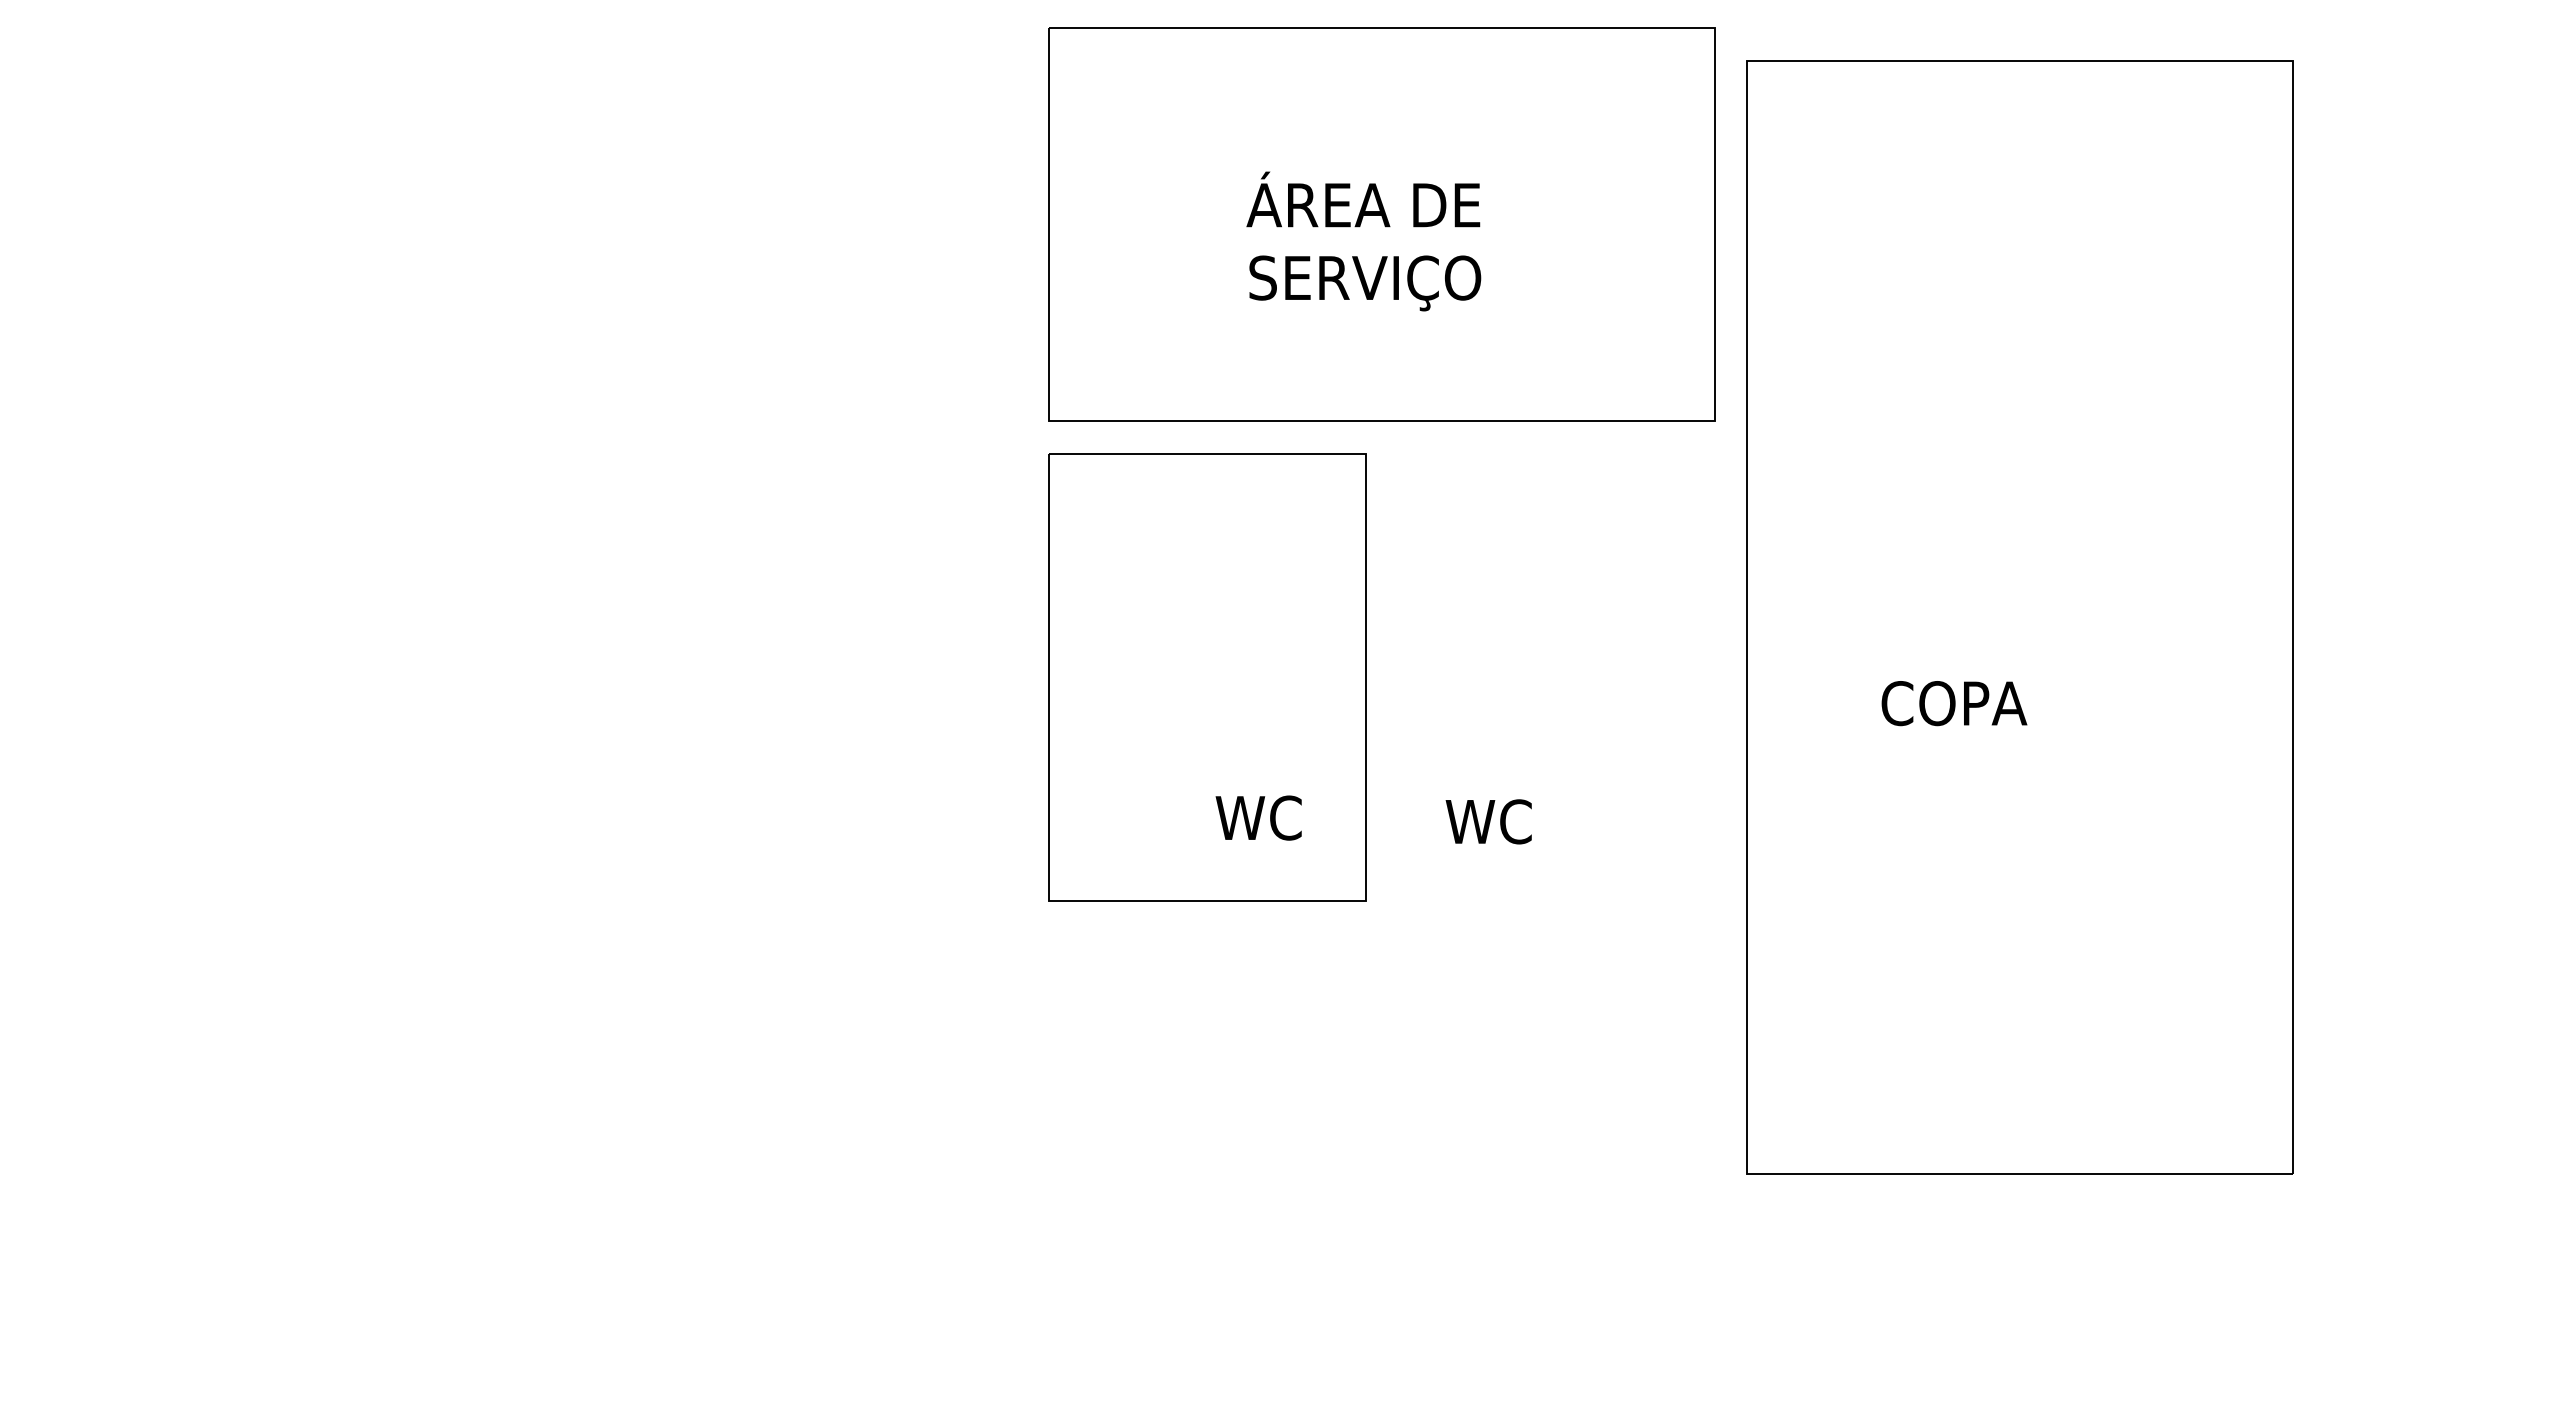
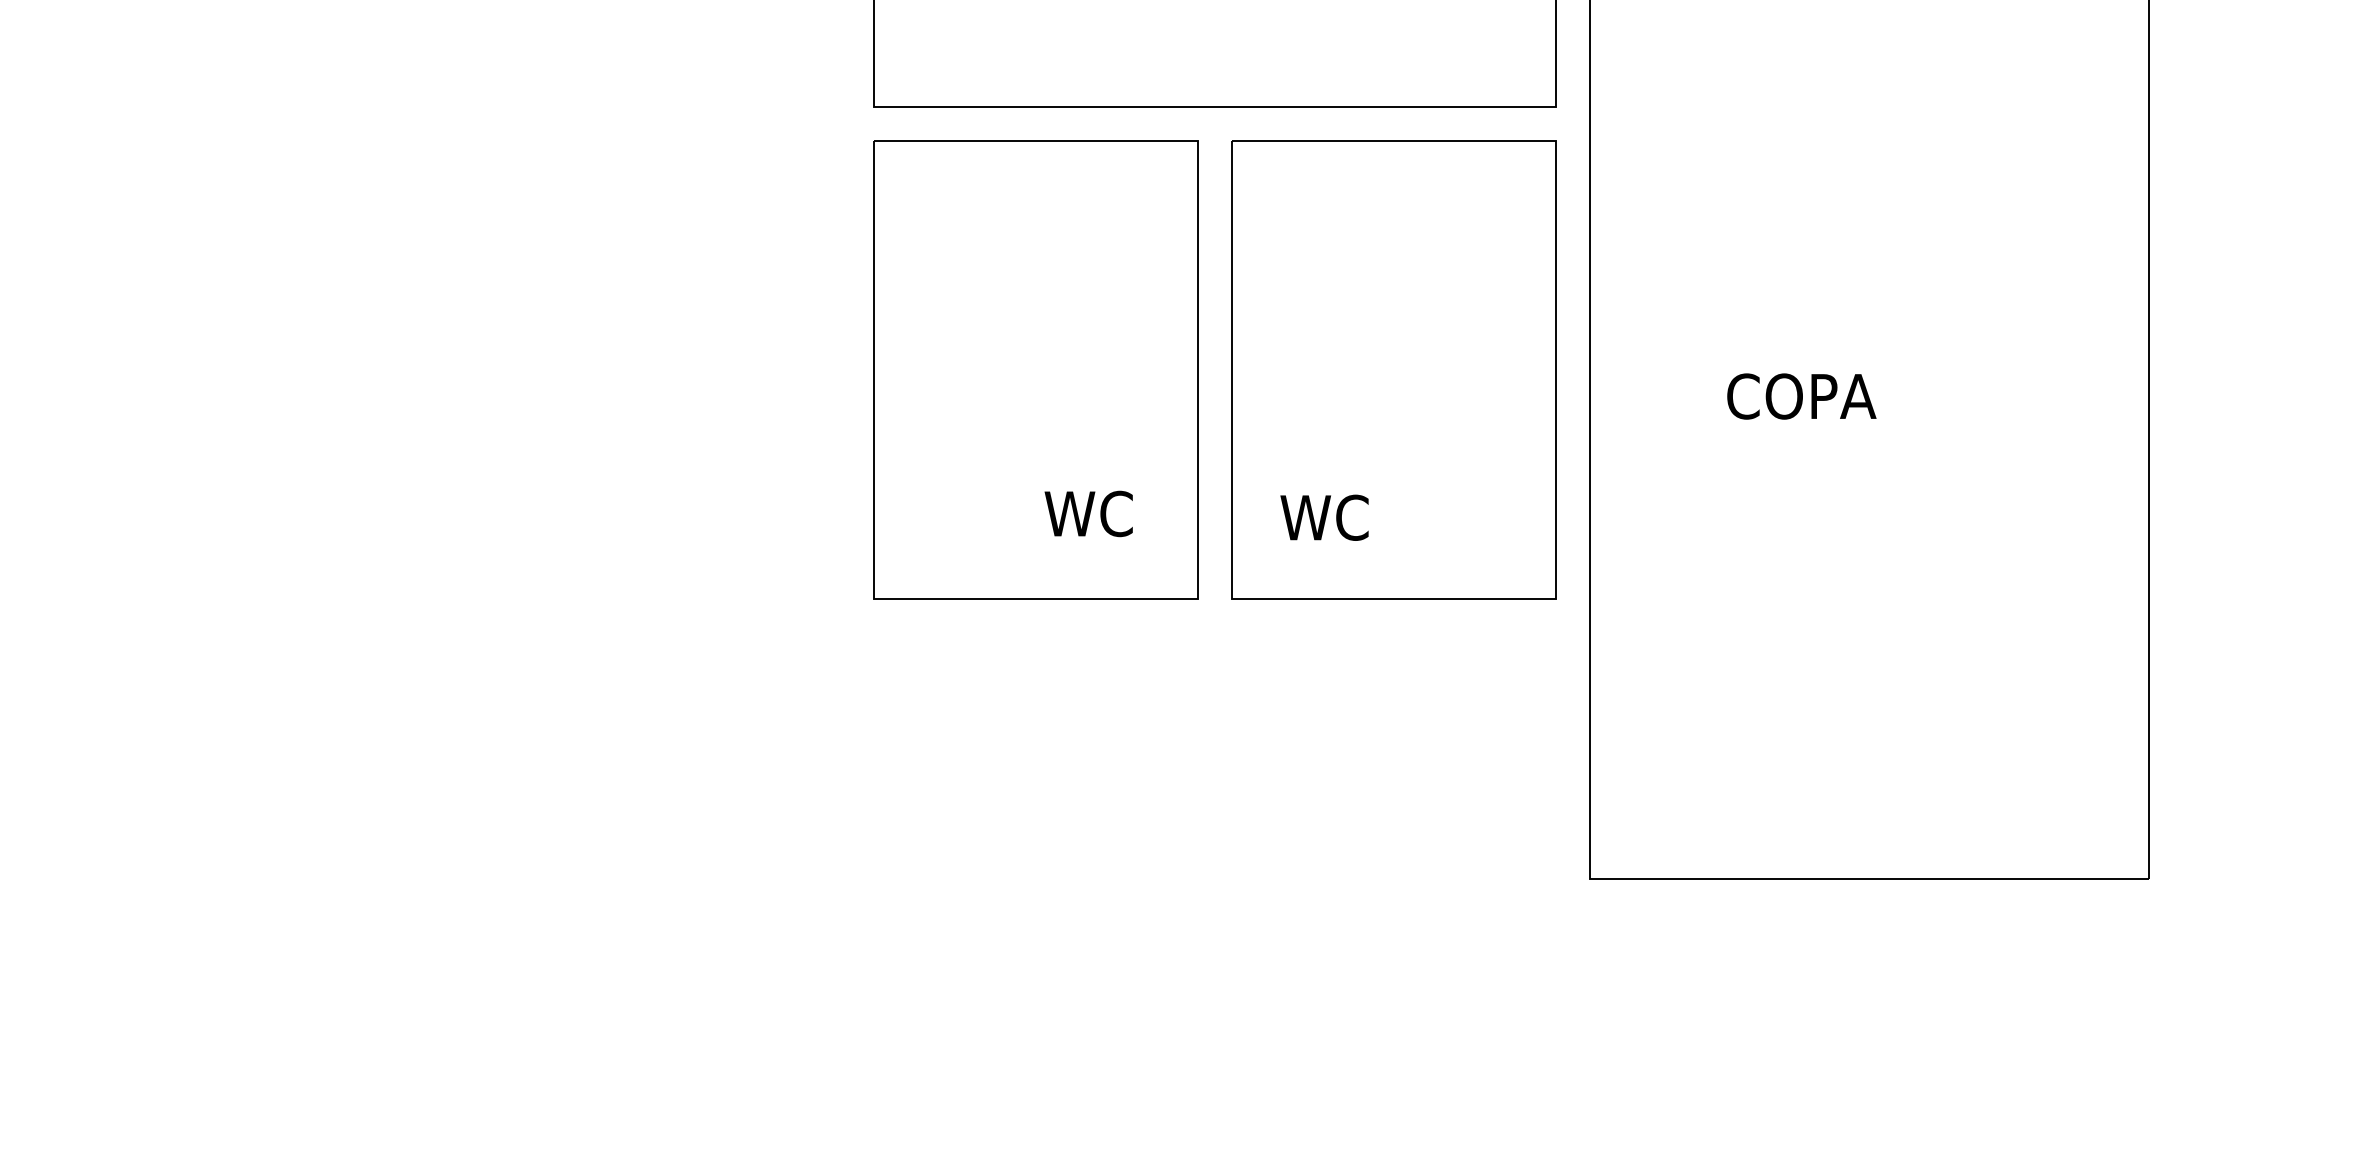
part: (1556, 677) -> (1393, 369), added

